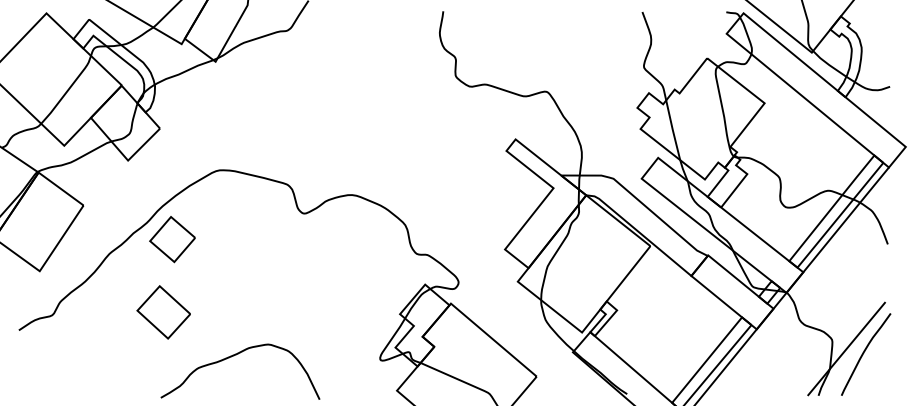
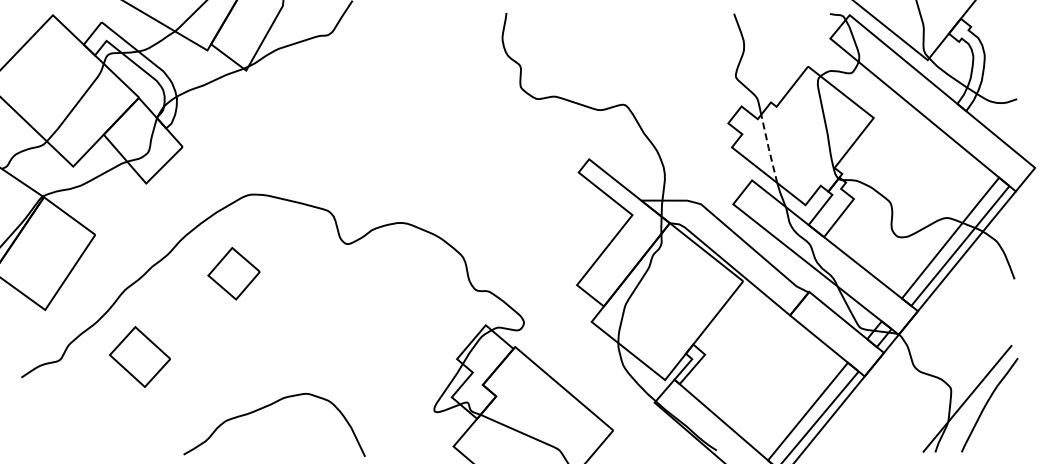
line: (672, 129) -> (768, 148), solid -> dashed
part: (172, 239) -> (233, 273), moved
part: (163, 311) -> (139, 356), moved

